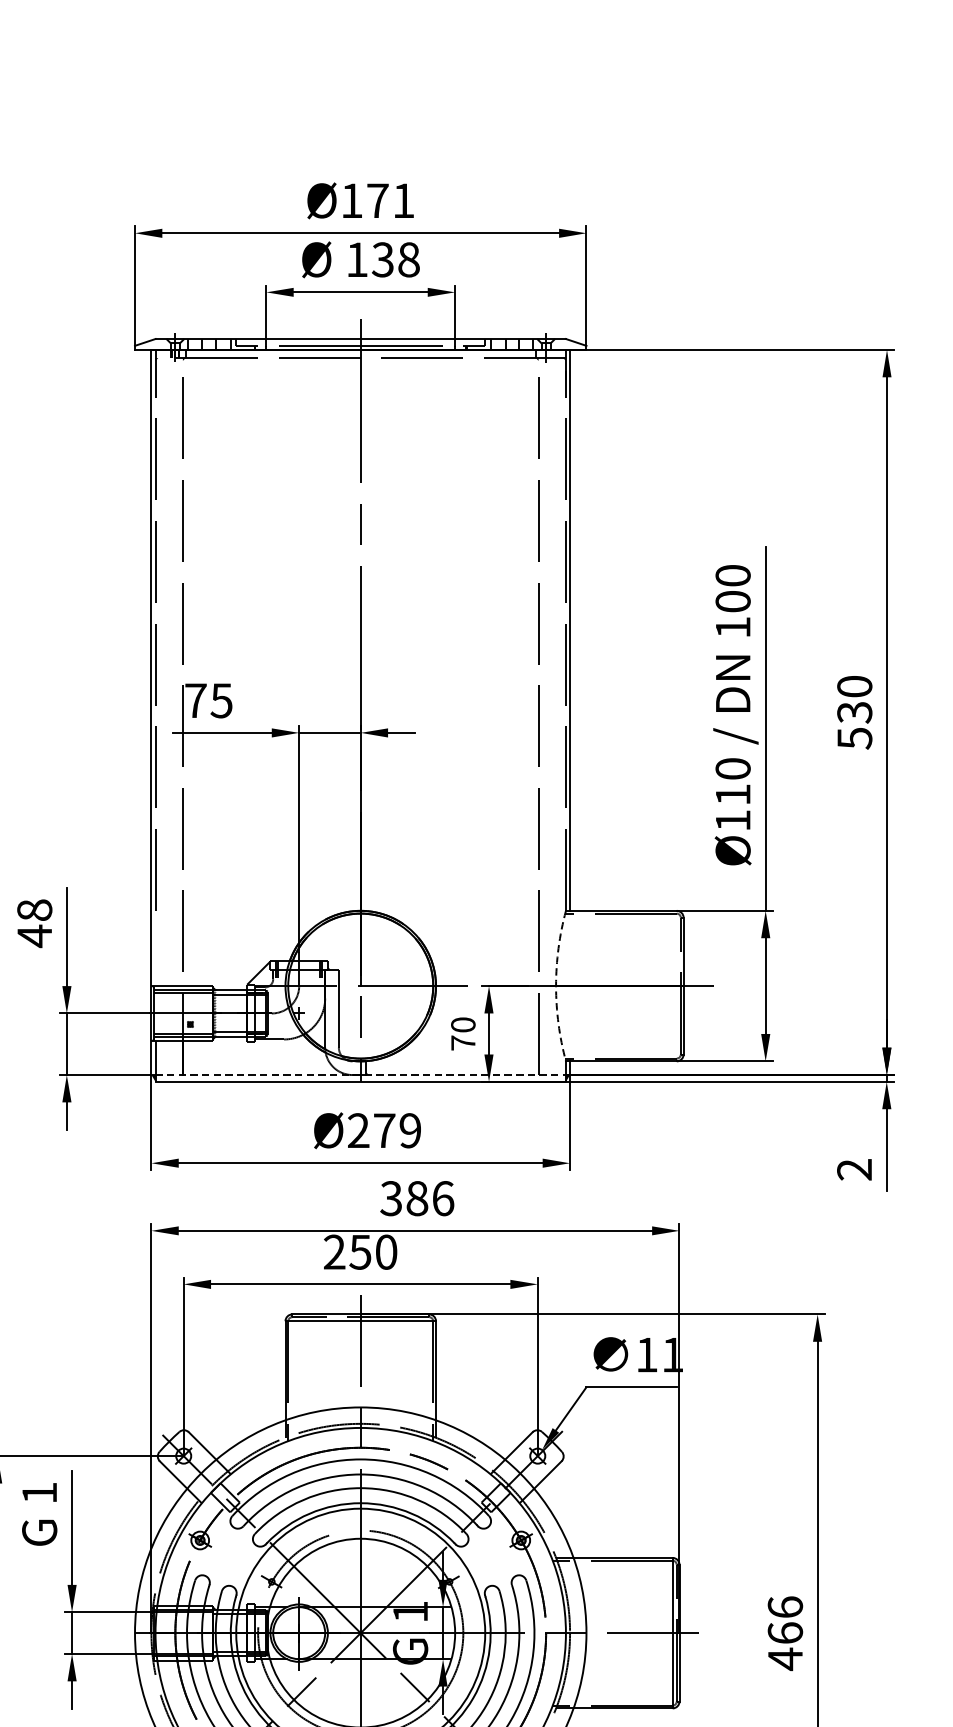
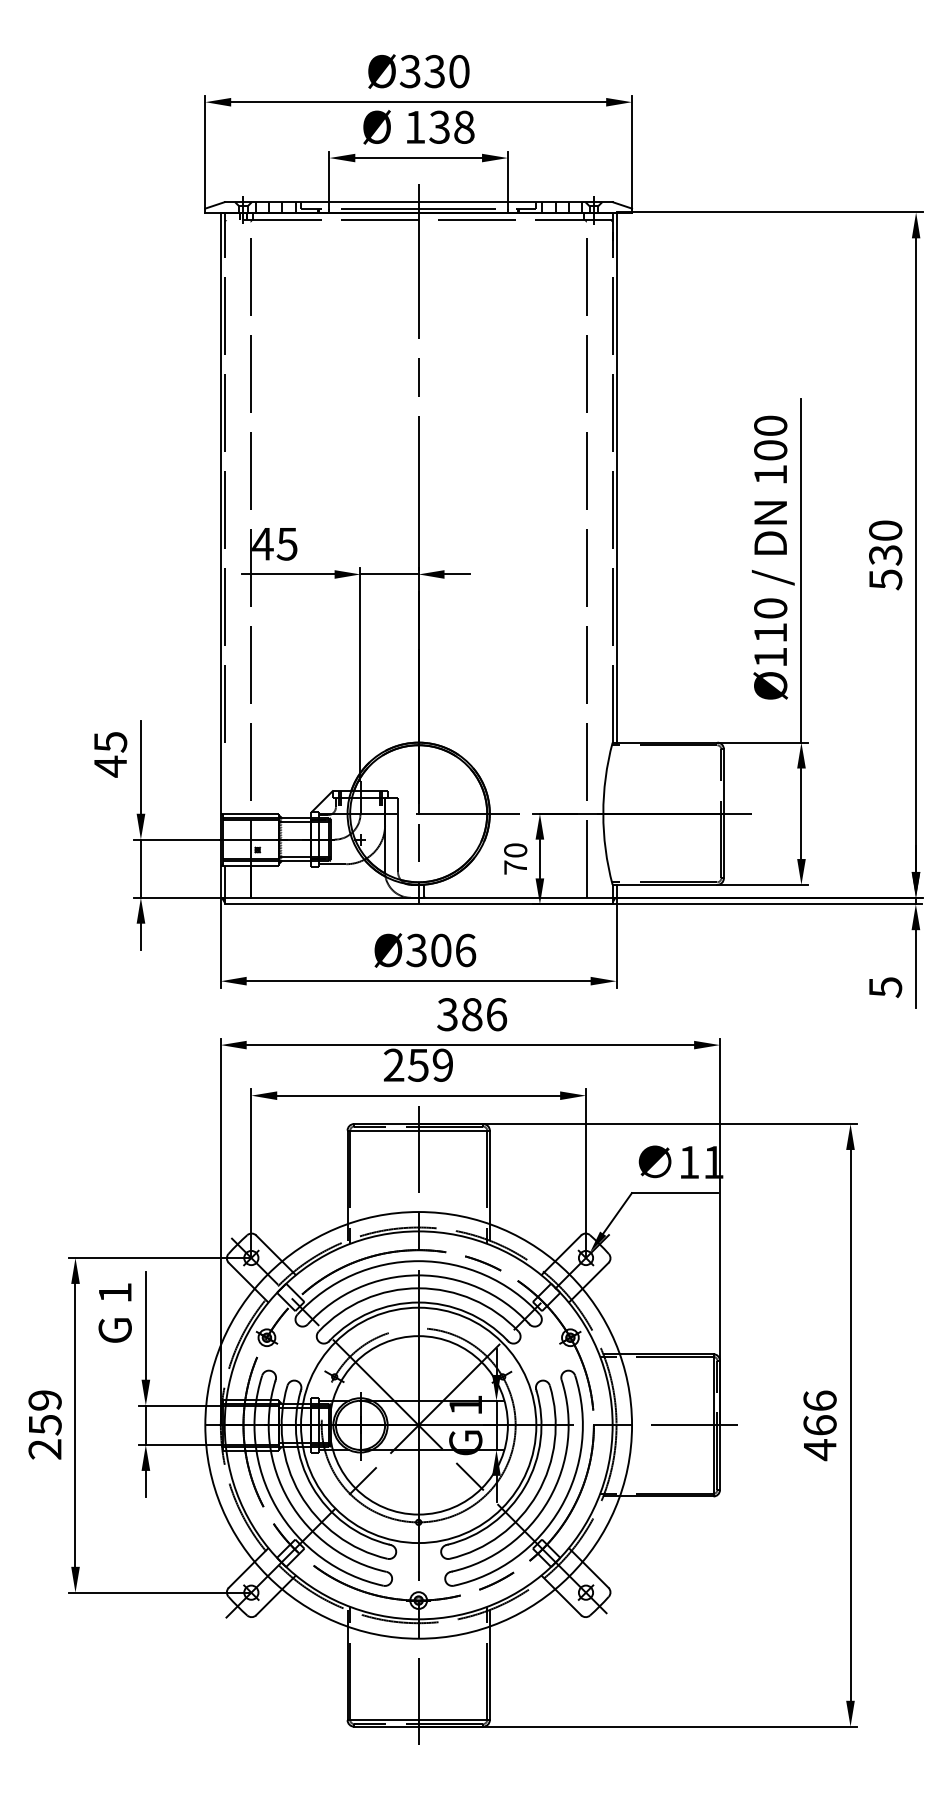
text: (377, 200) -> (434, 71), Ø171 -> Ø330
text: (195, 701) -> (262, 544), 75 -> 45
text: (34, 909) -> (110, 741), 48 -> 45
arc: (556, 985) -> (603, 813), dashed -> solid
line: (360, 1074) -> (418, 897), dashed -> solid
text: (384, 1130) -> (441, 950), Ø279 -> Ø306
text: (854, 1169) -> (885, 987), 2 -> 5
text: (385, 1251) -> (442, 1064), 250 -> 259

